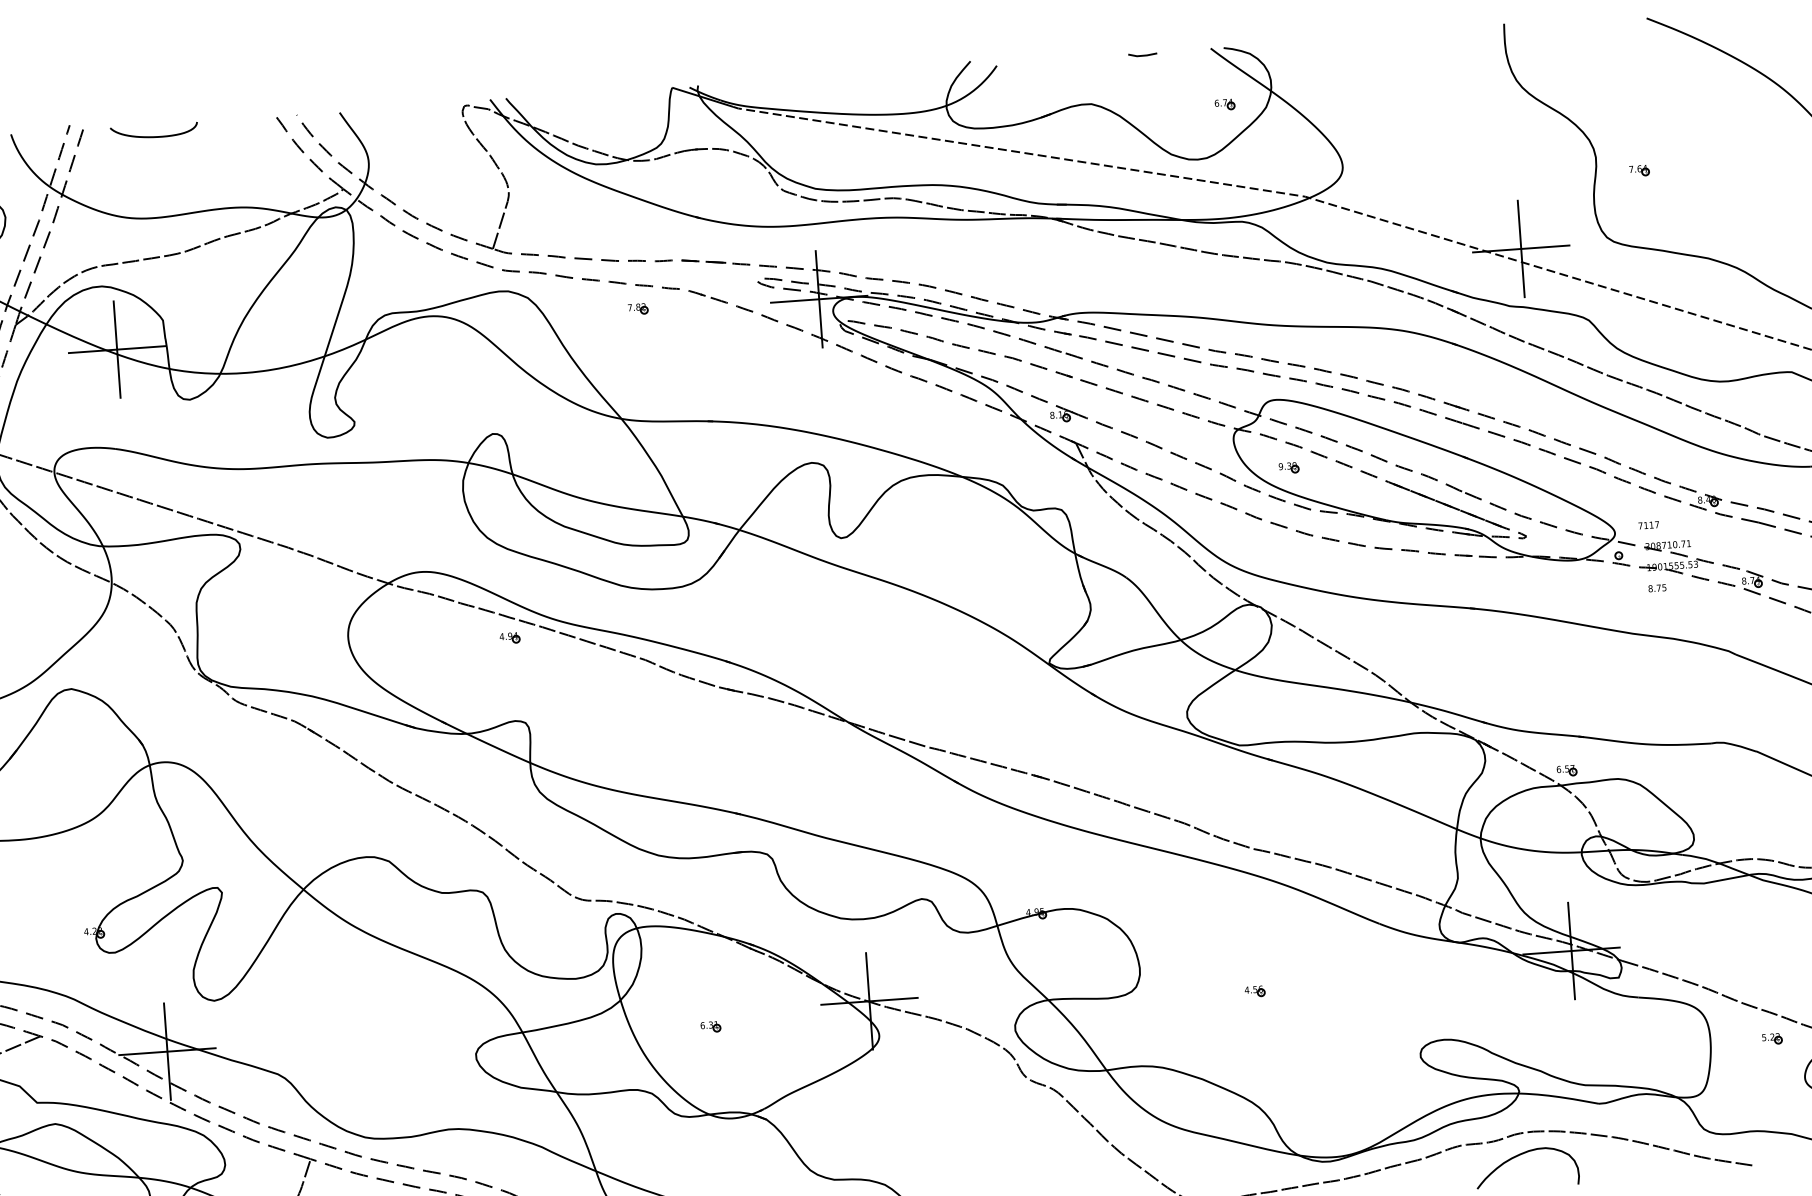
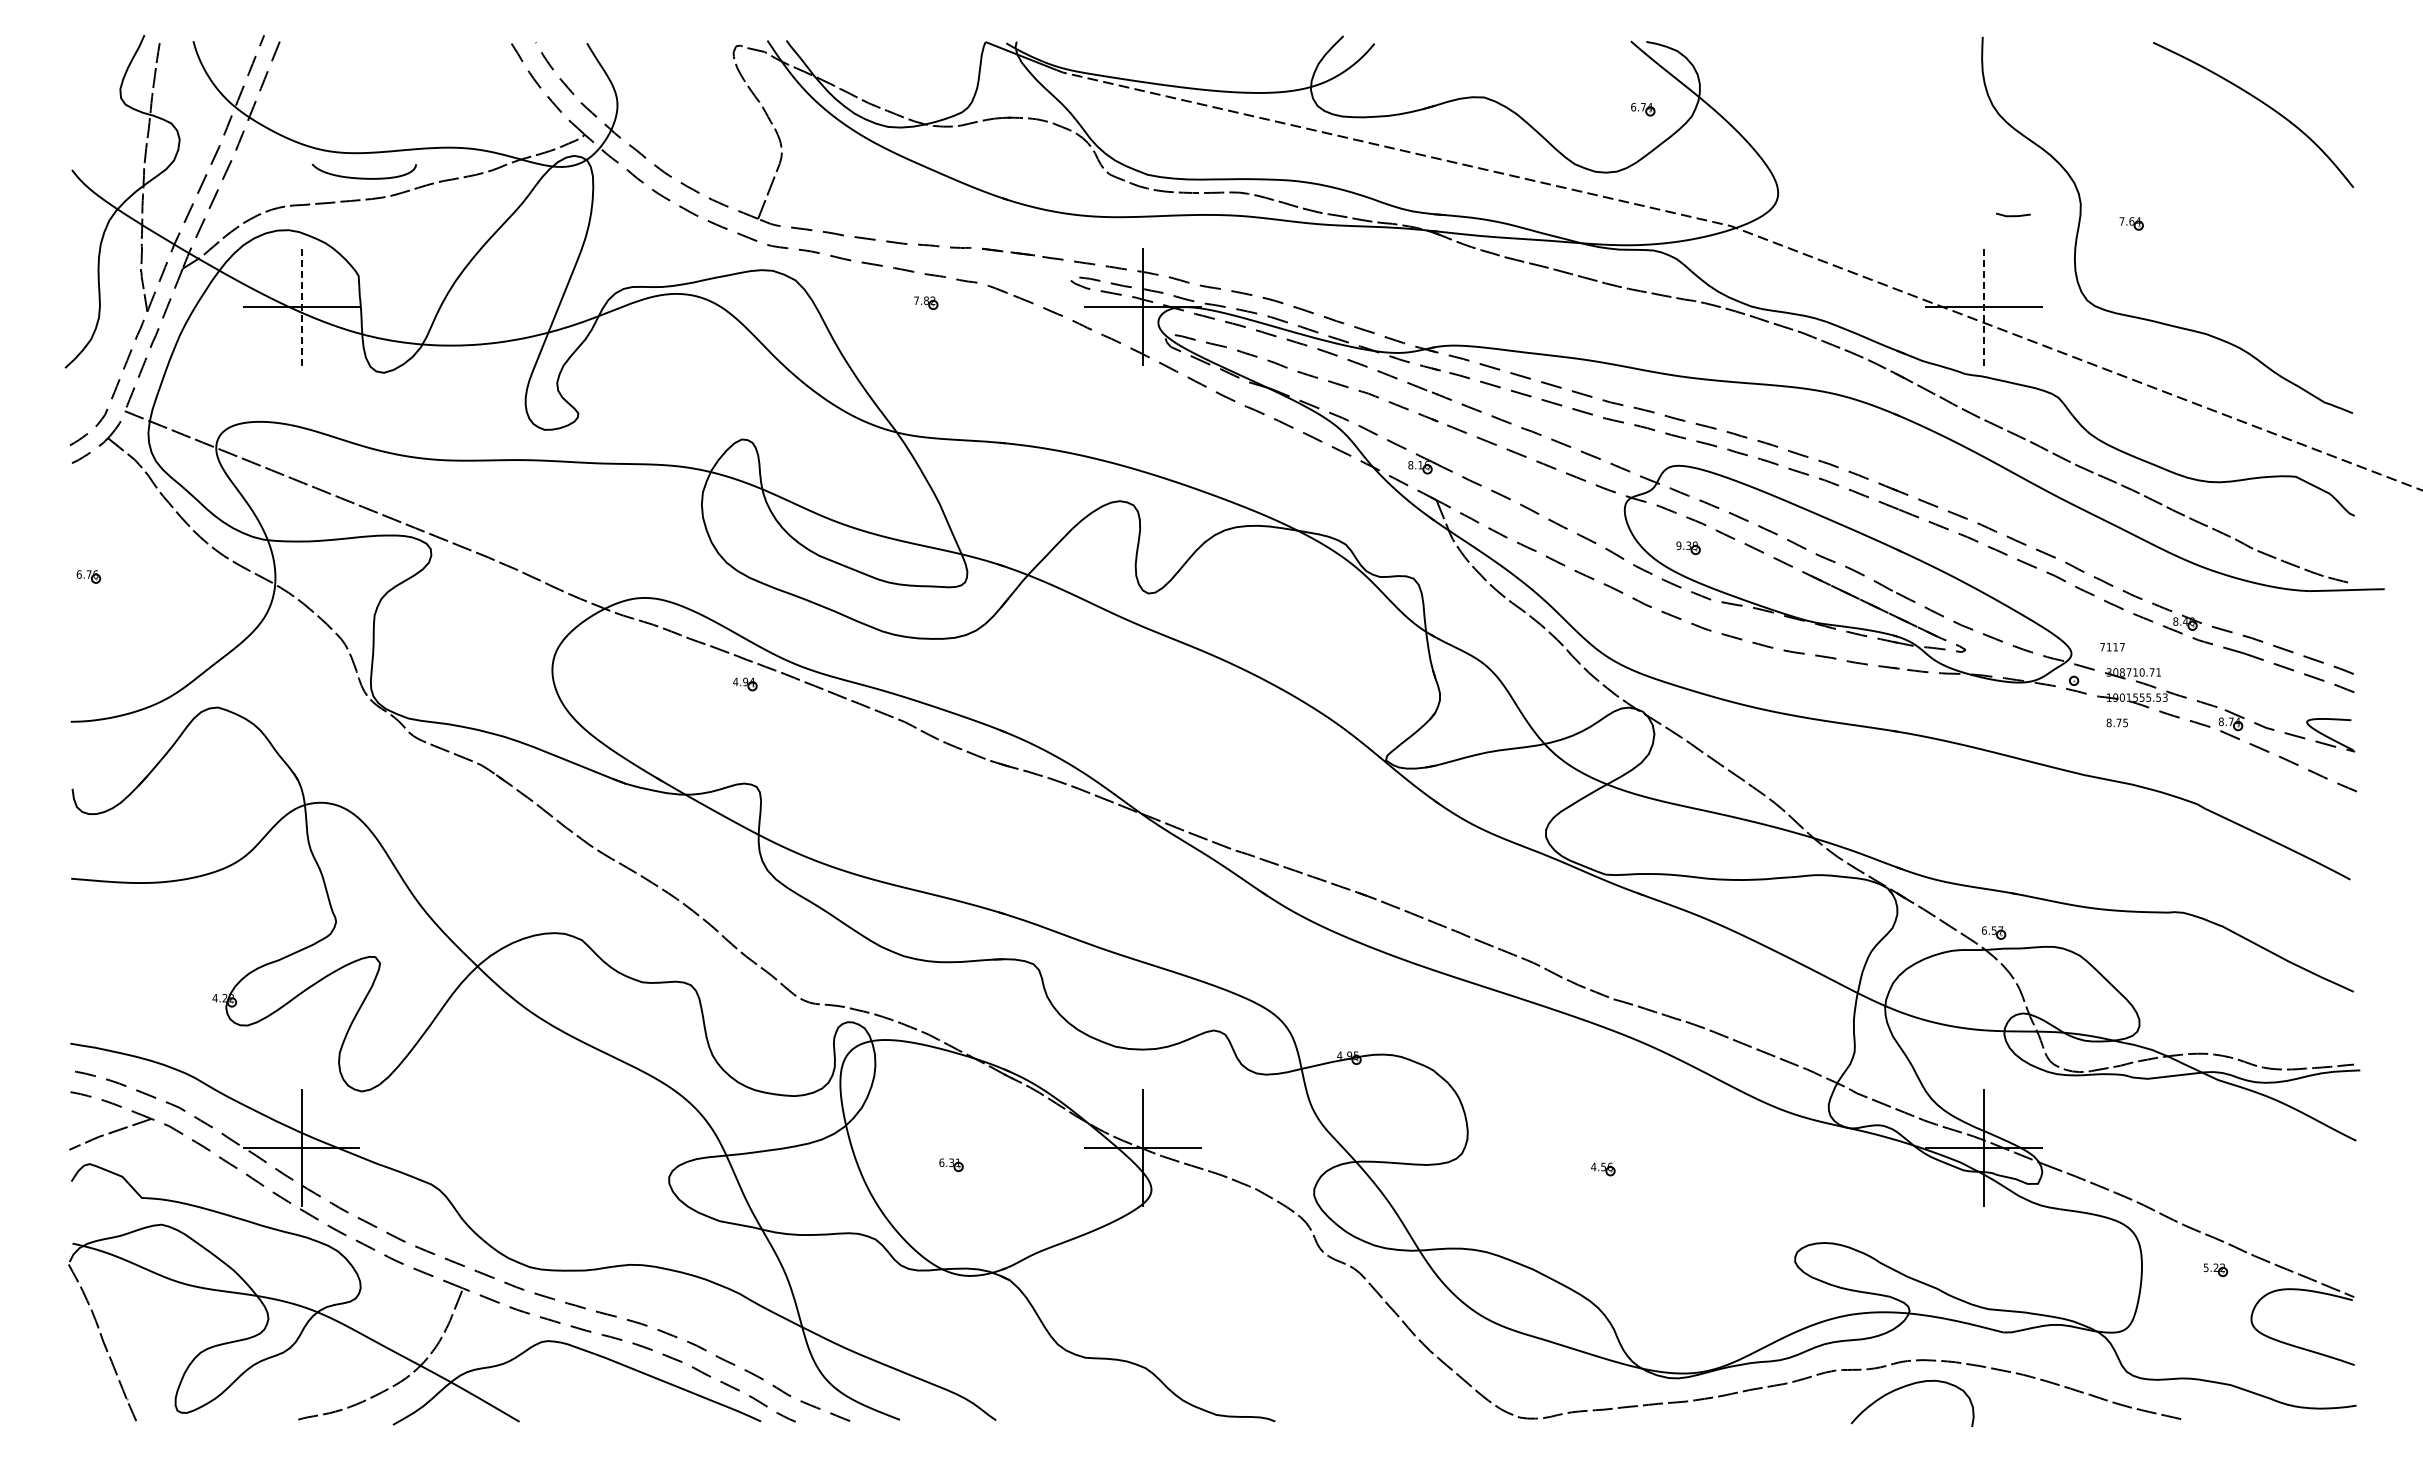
line: (1142, 55) -> (2013, 215), moved
curve: (153, 136) -> (363, 177), moved
line: (1520, 248) -> (1983, 306), solid -> dashed
line: (117, 349) -> (301, 306), solid -> dashed

